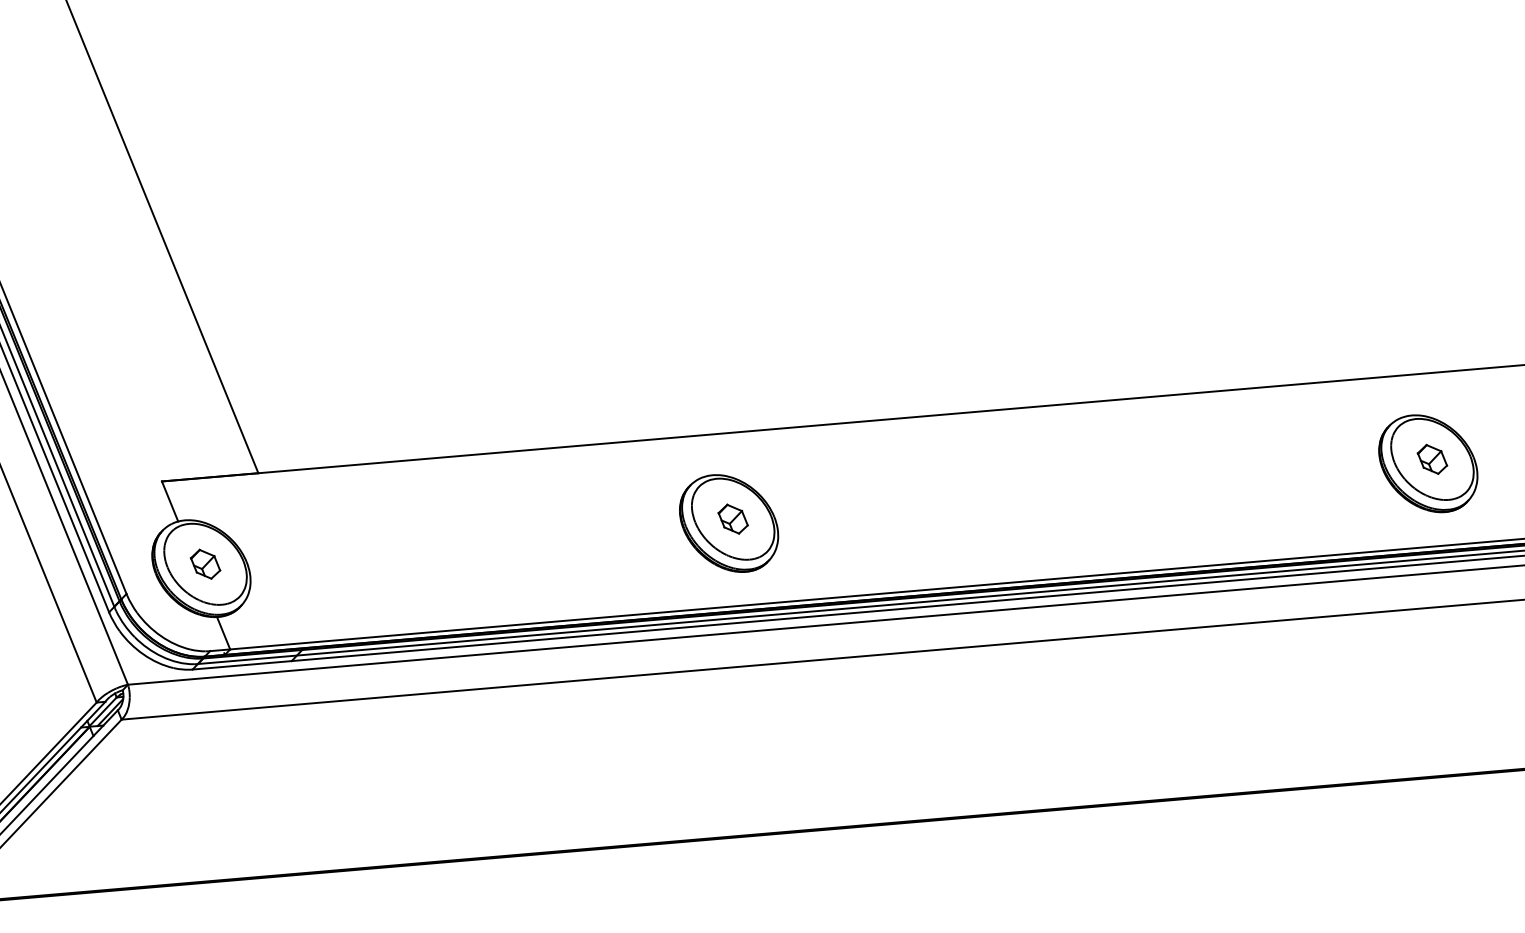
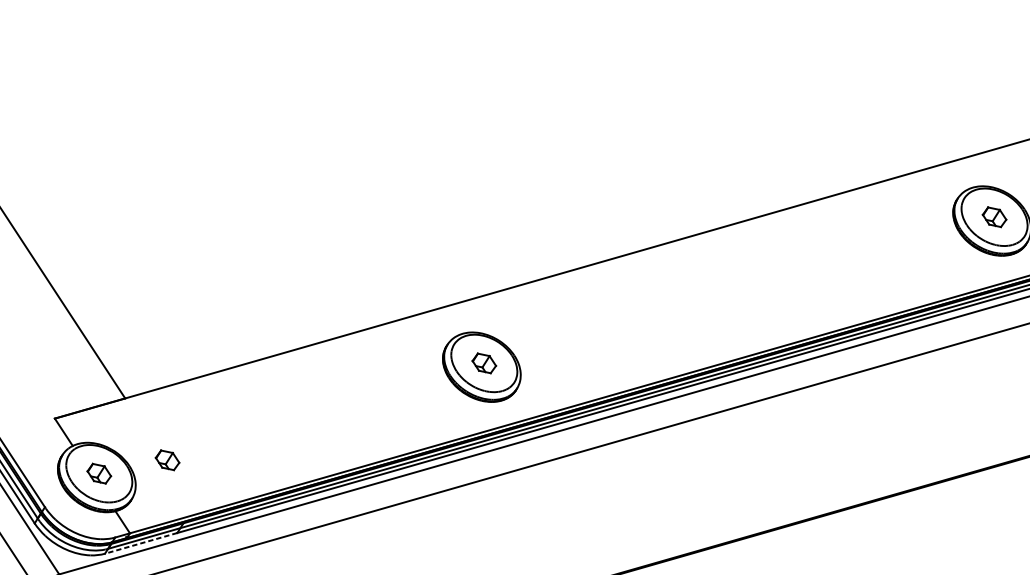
part: (297, 563) -> (167, 459), added
line: (242, 665) -> (141, 543), solid -> dashed

